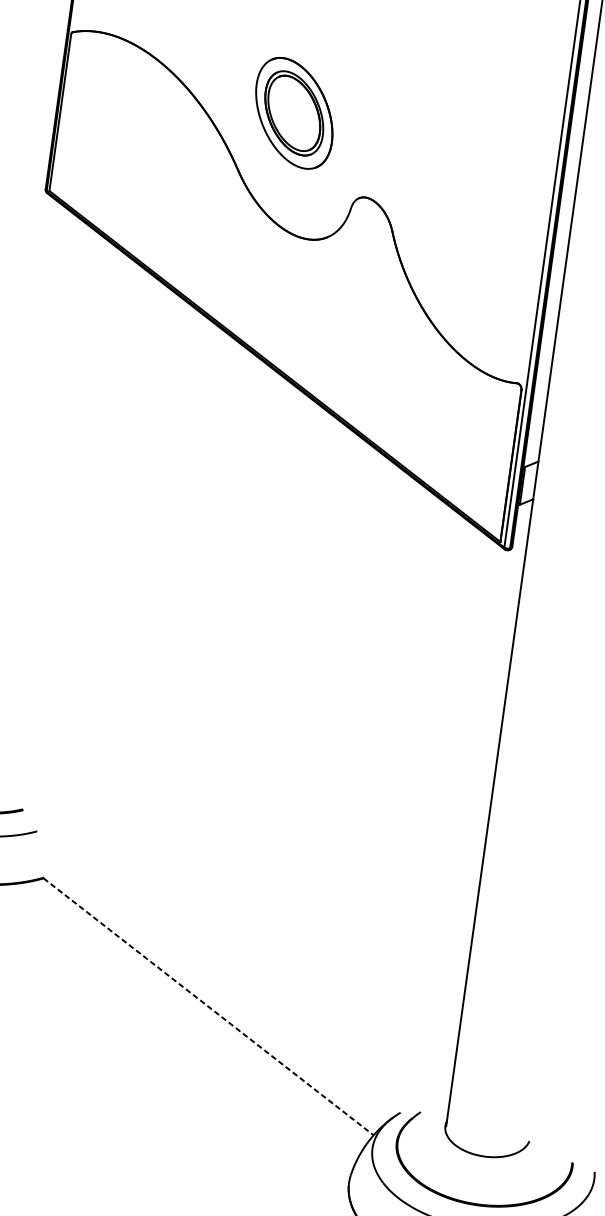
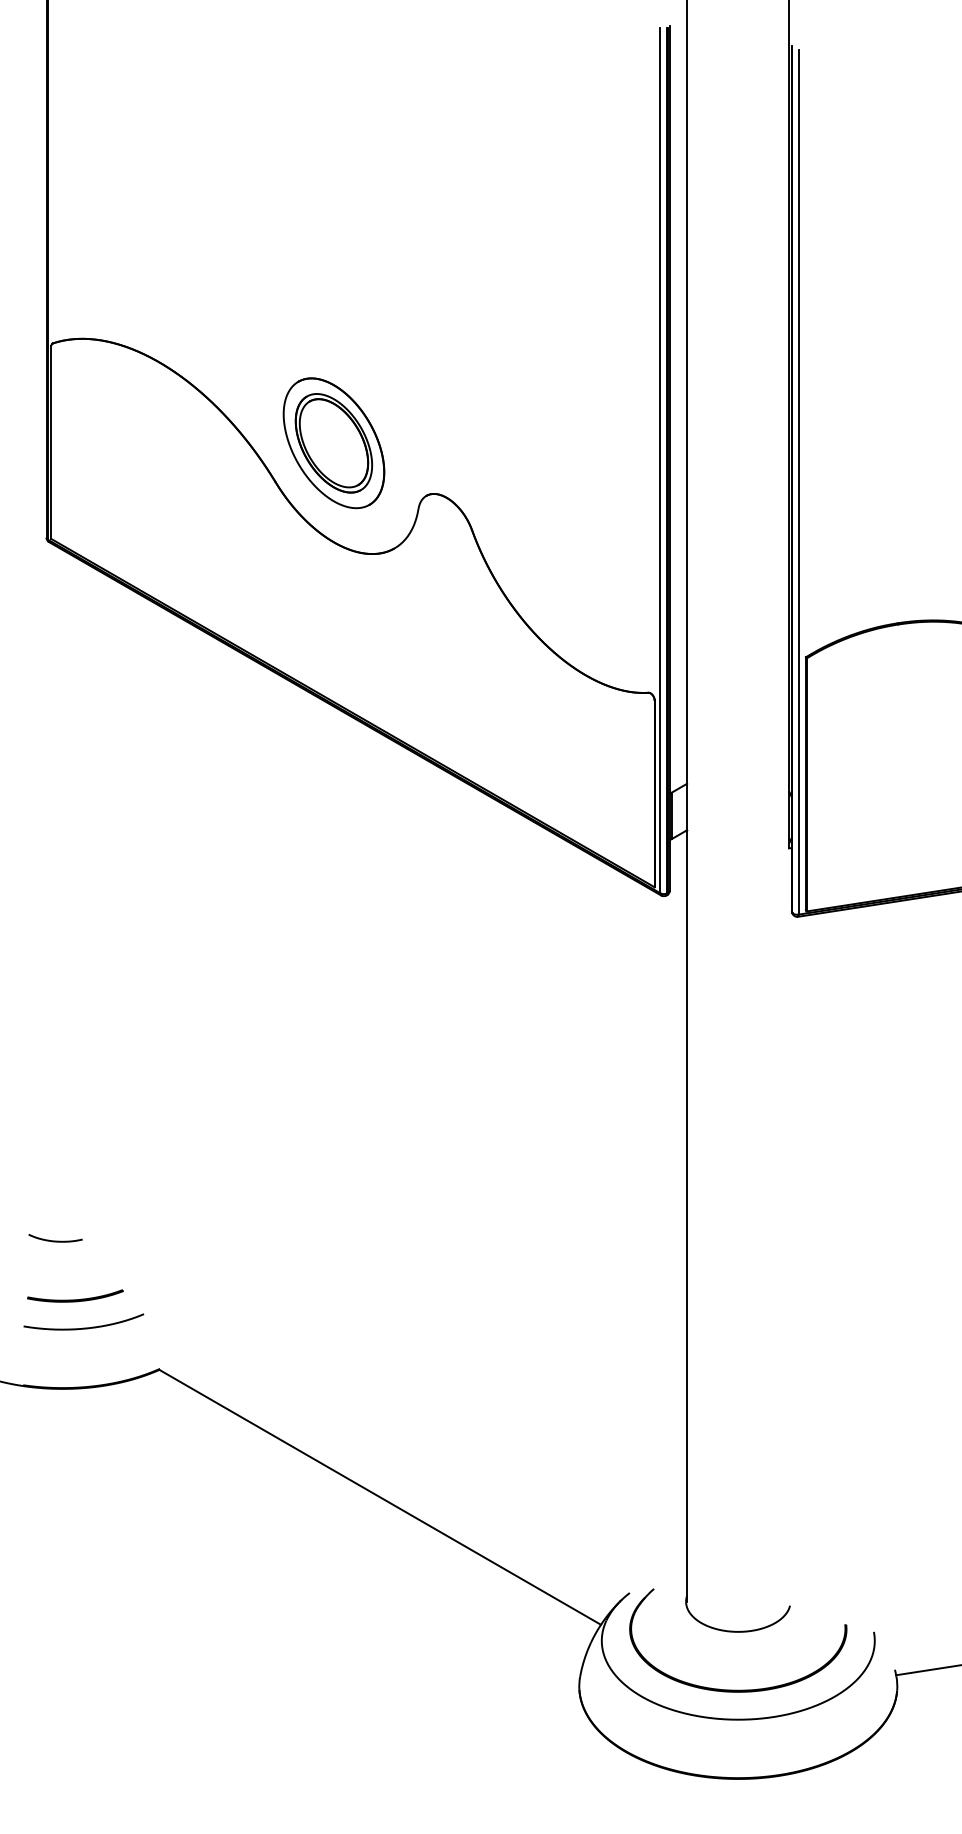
part: (293, 113) -> (333, 443), moved
line: (208, 1007) -> (380, 1497), dashed -> solid

